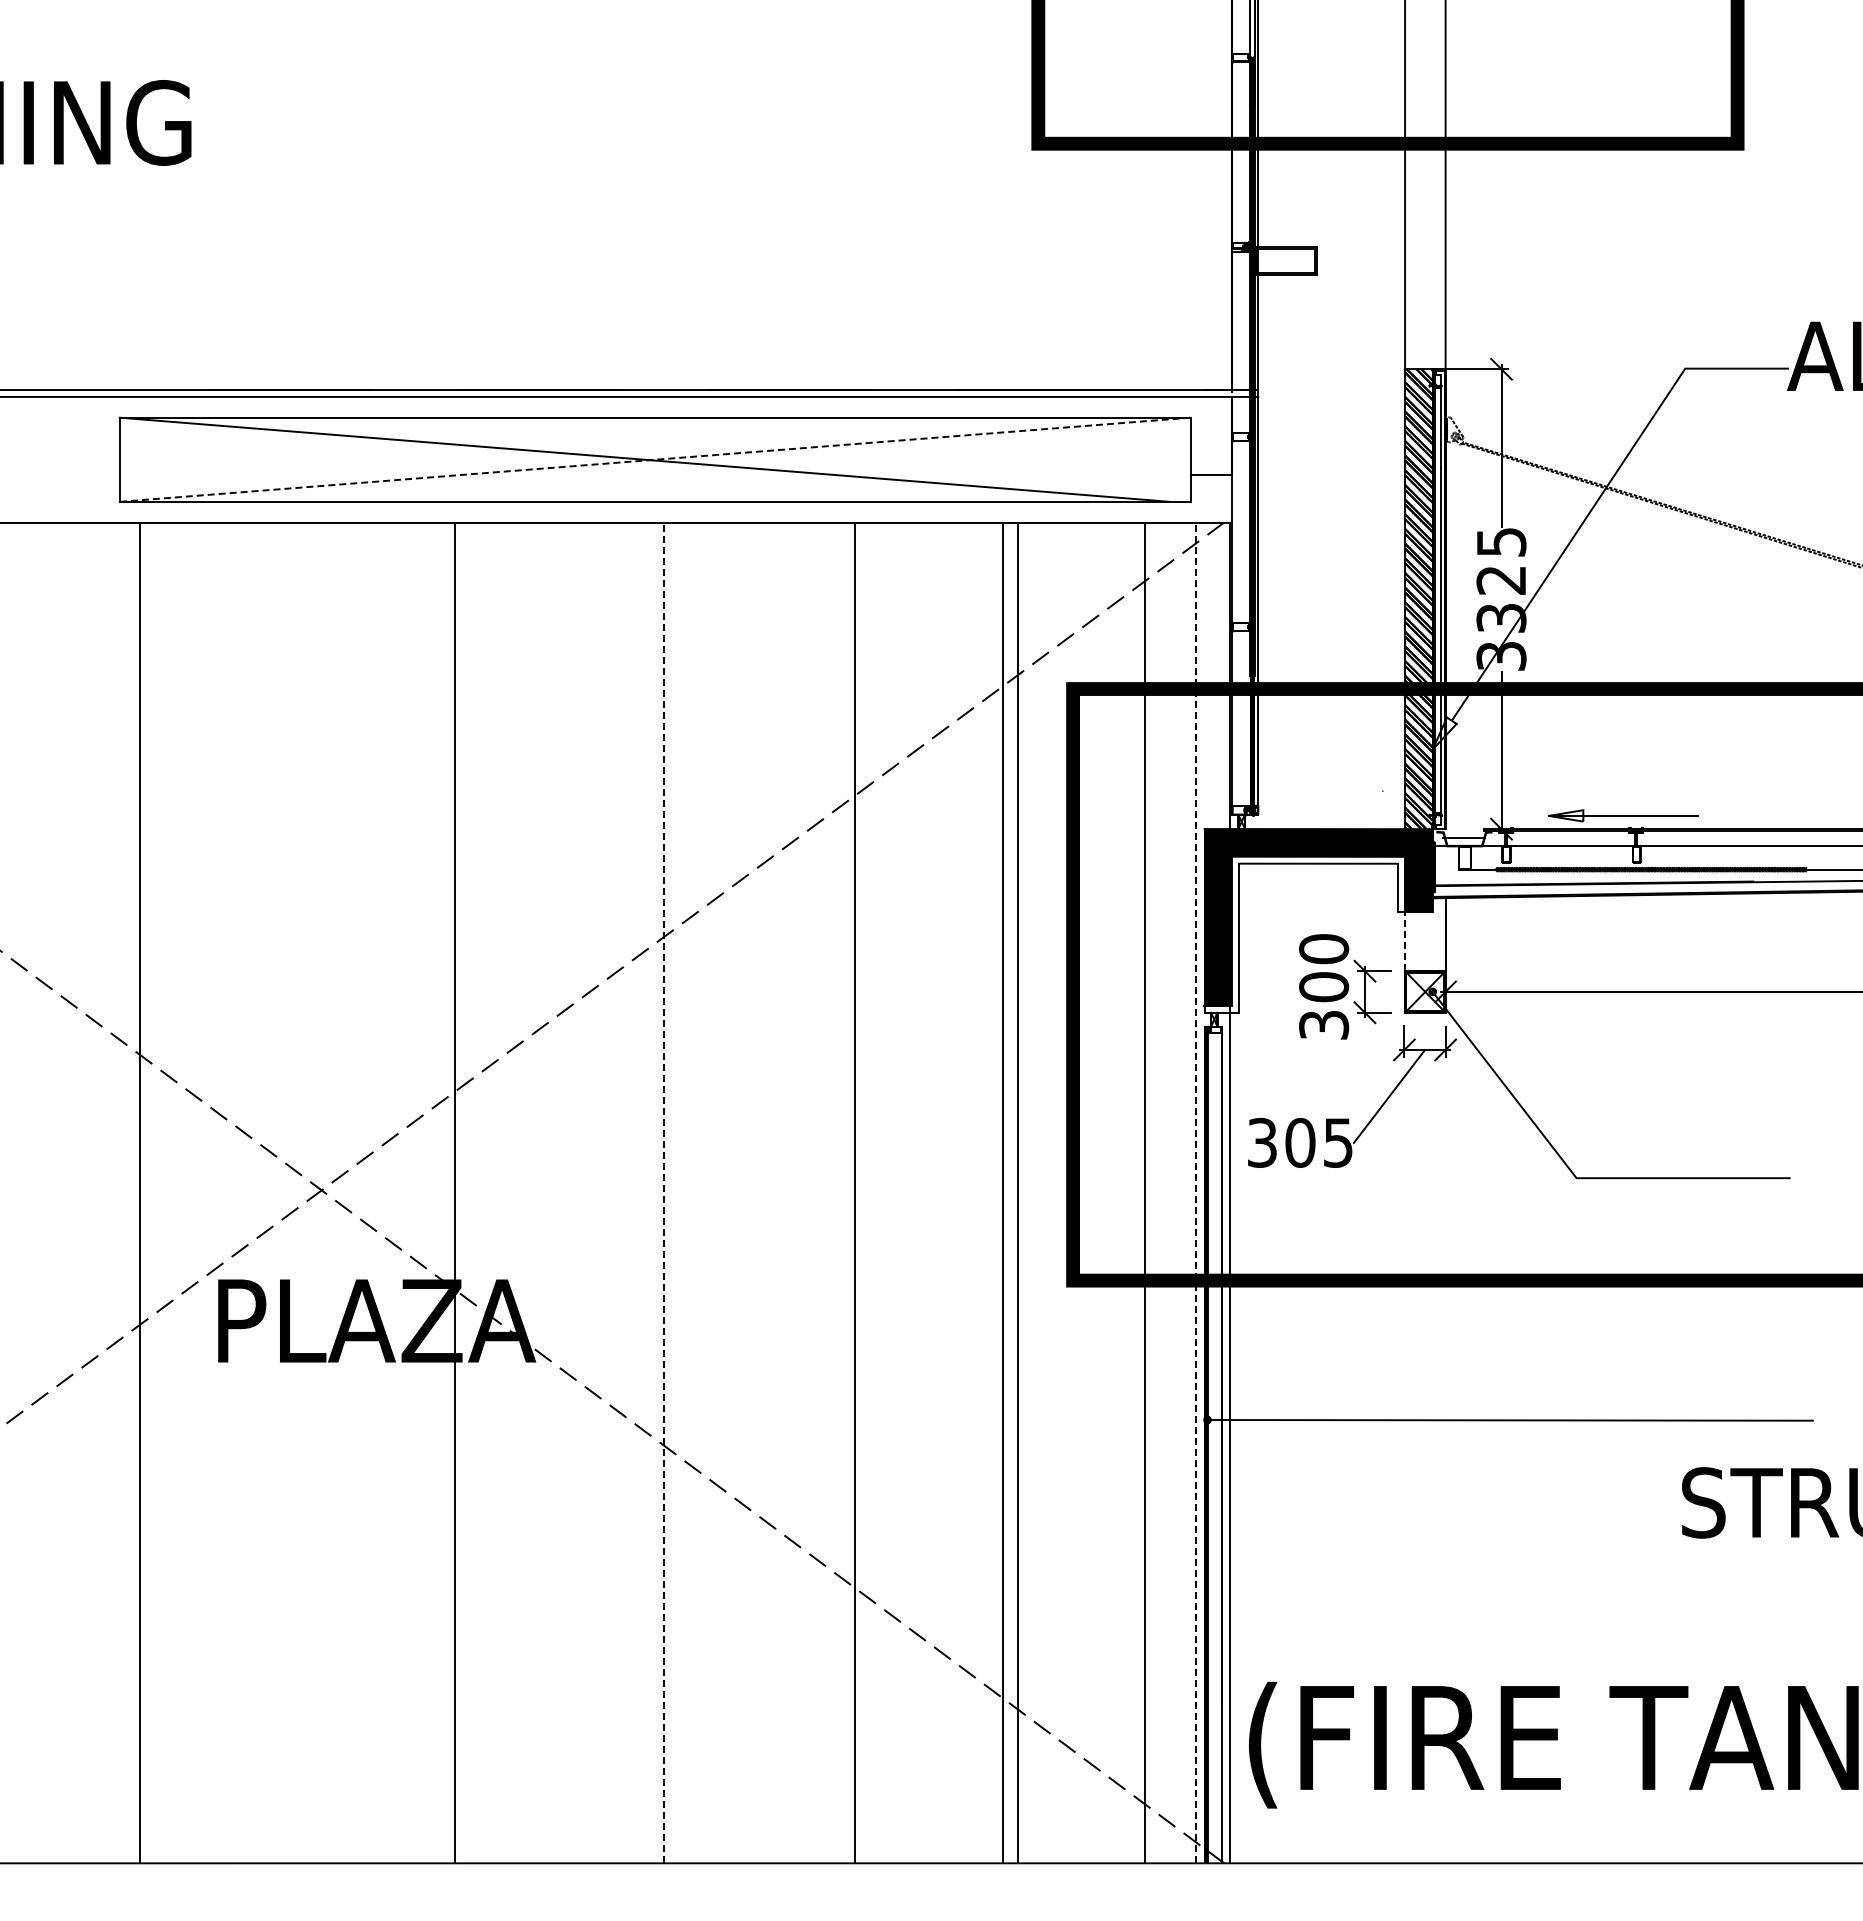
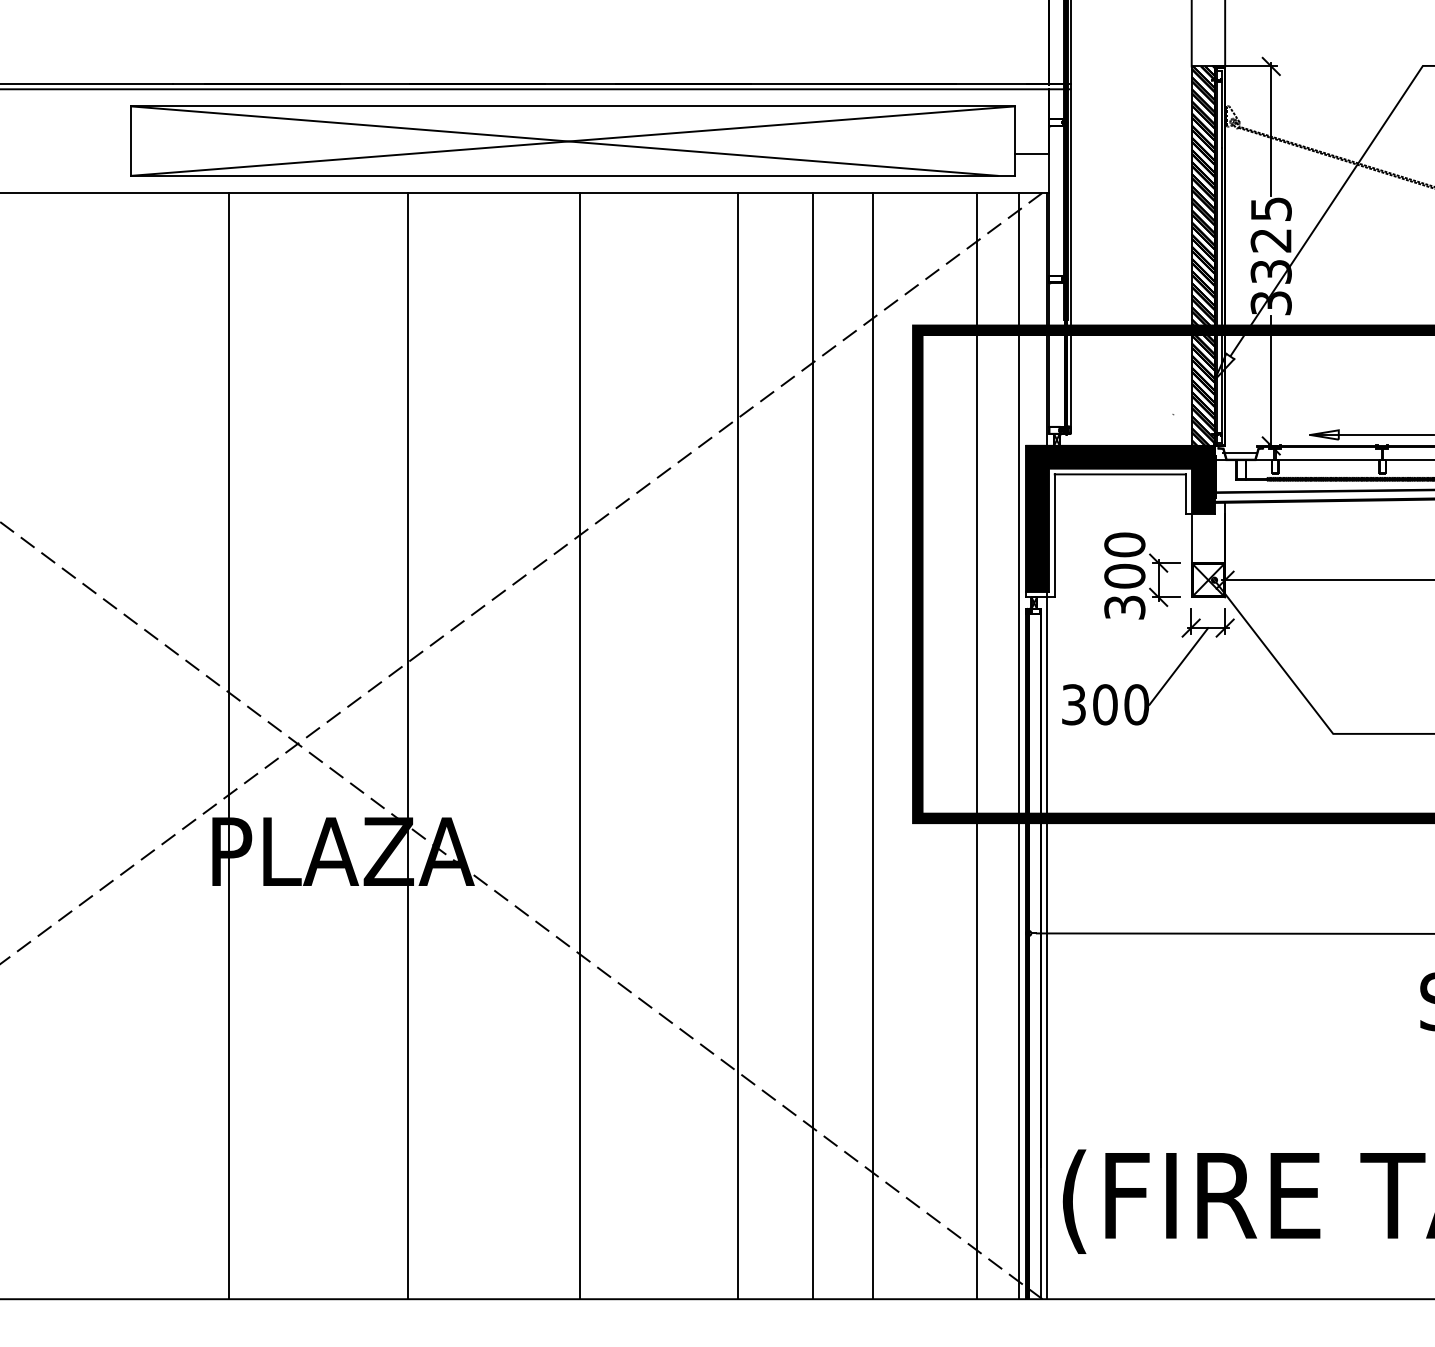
line: (654, 459) -> (572, 140), dashed -> solid
line: (1405, 941) -> (1192, 538), dashed -> solid
text: (1338, 1142) -> (1136, 704), 305 -> 300
line: (140, 1192) -> (229, 745), moved
line: (664, 1192) -> (580, 745), dashed -> solid
line: (1003, 1192) -> (813, 745), moved
line: (1195, 1192) -> (1018, 745), dashed -> solid

